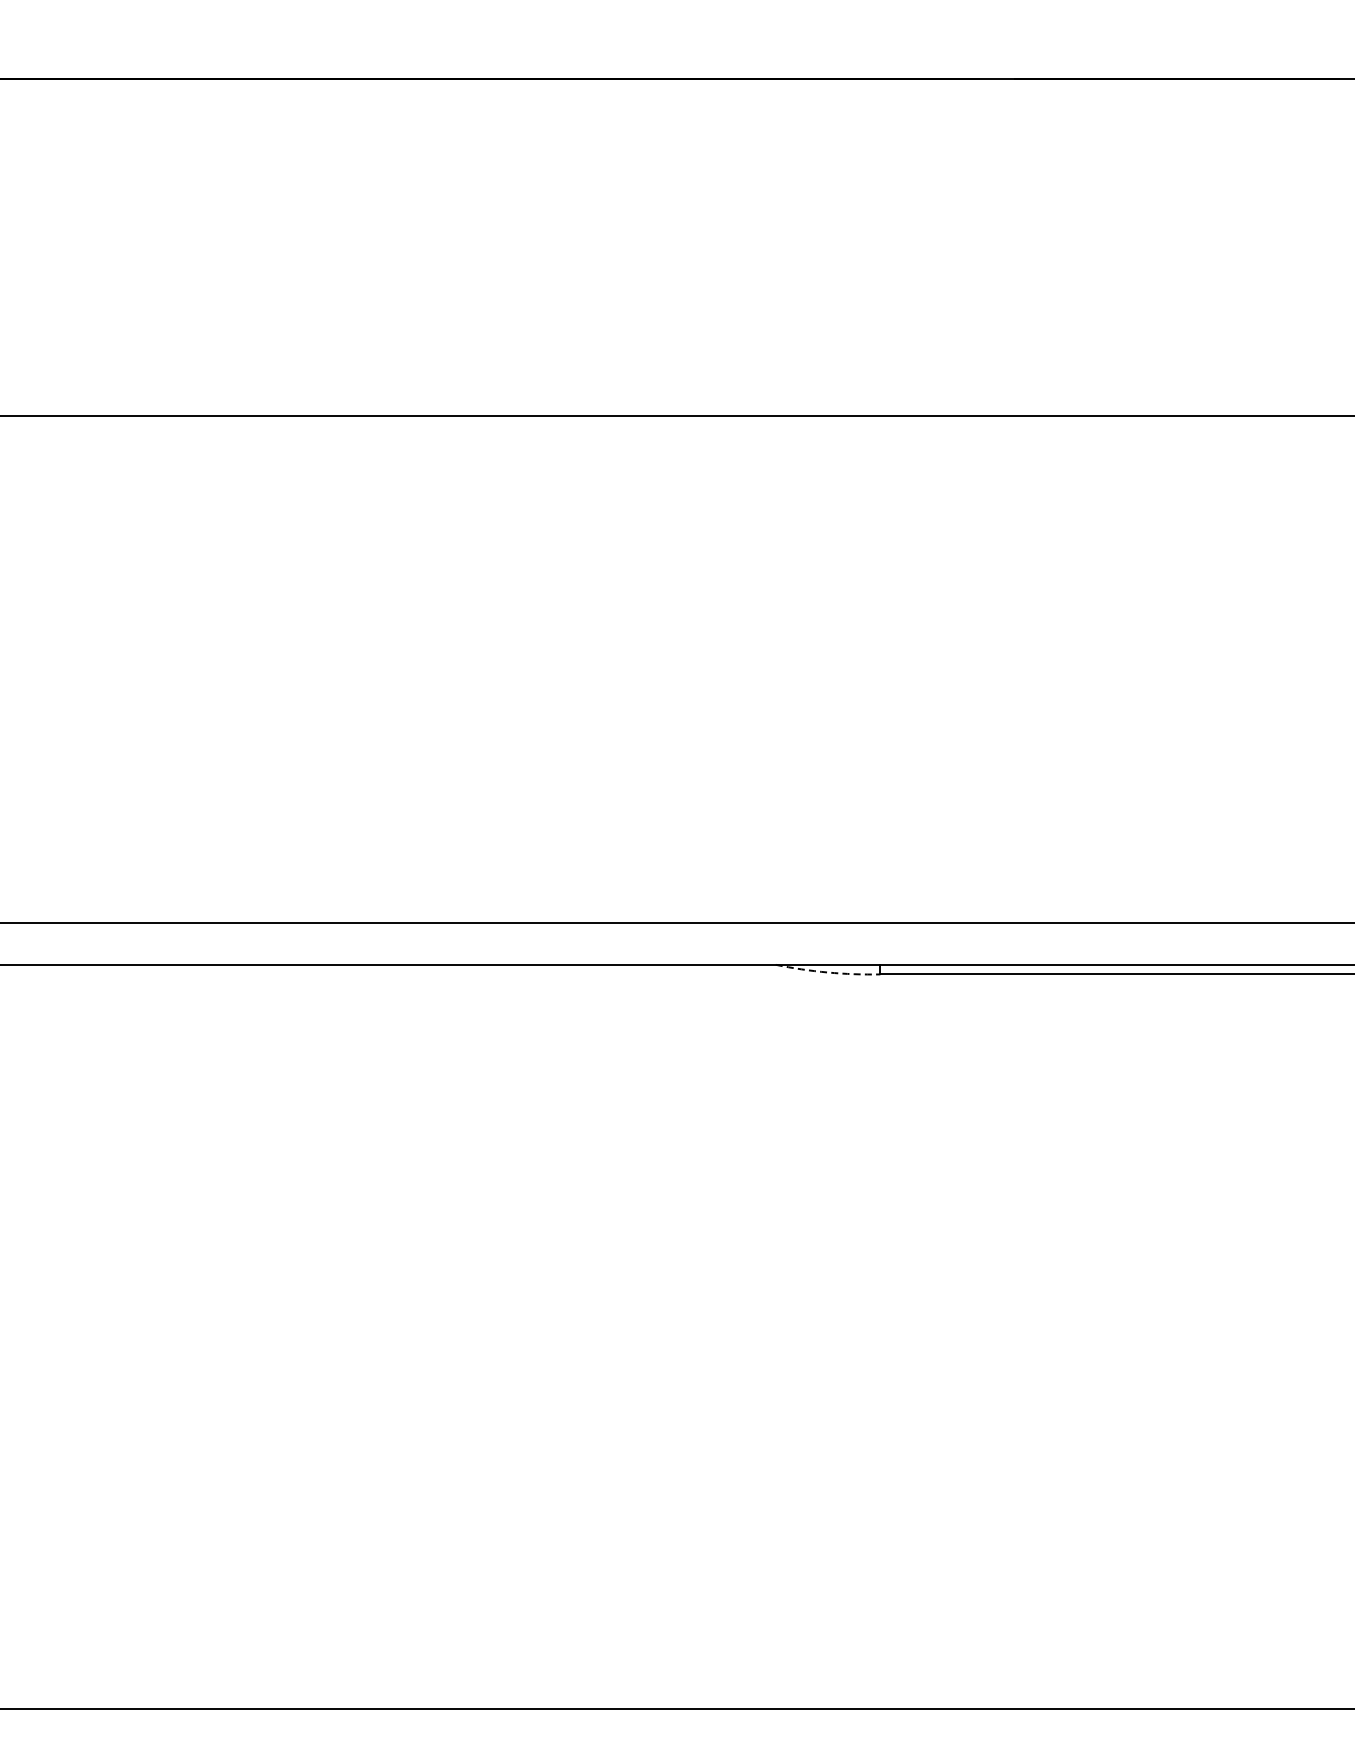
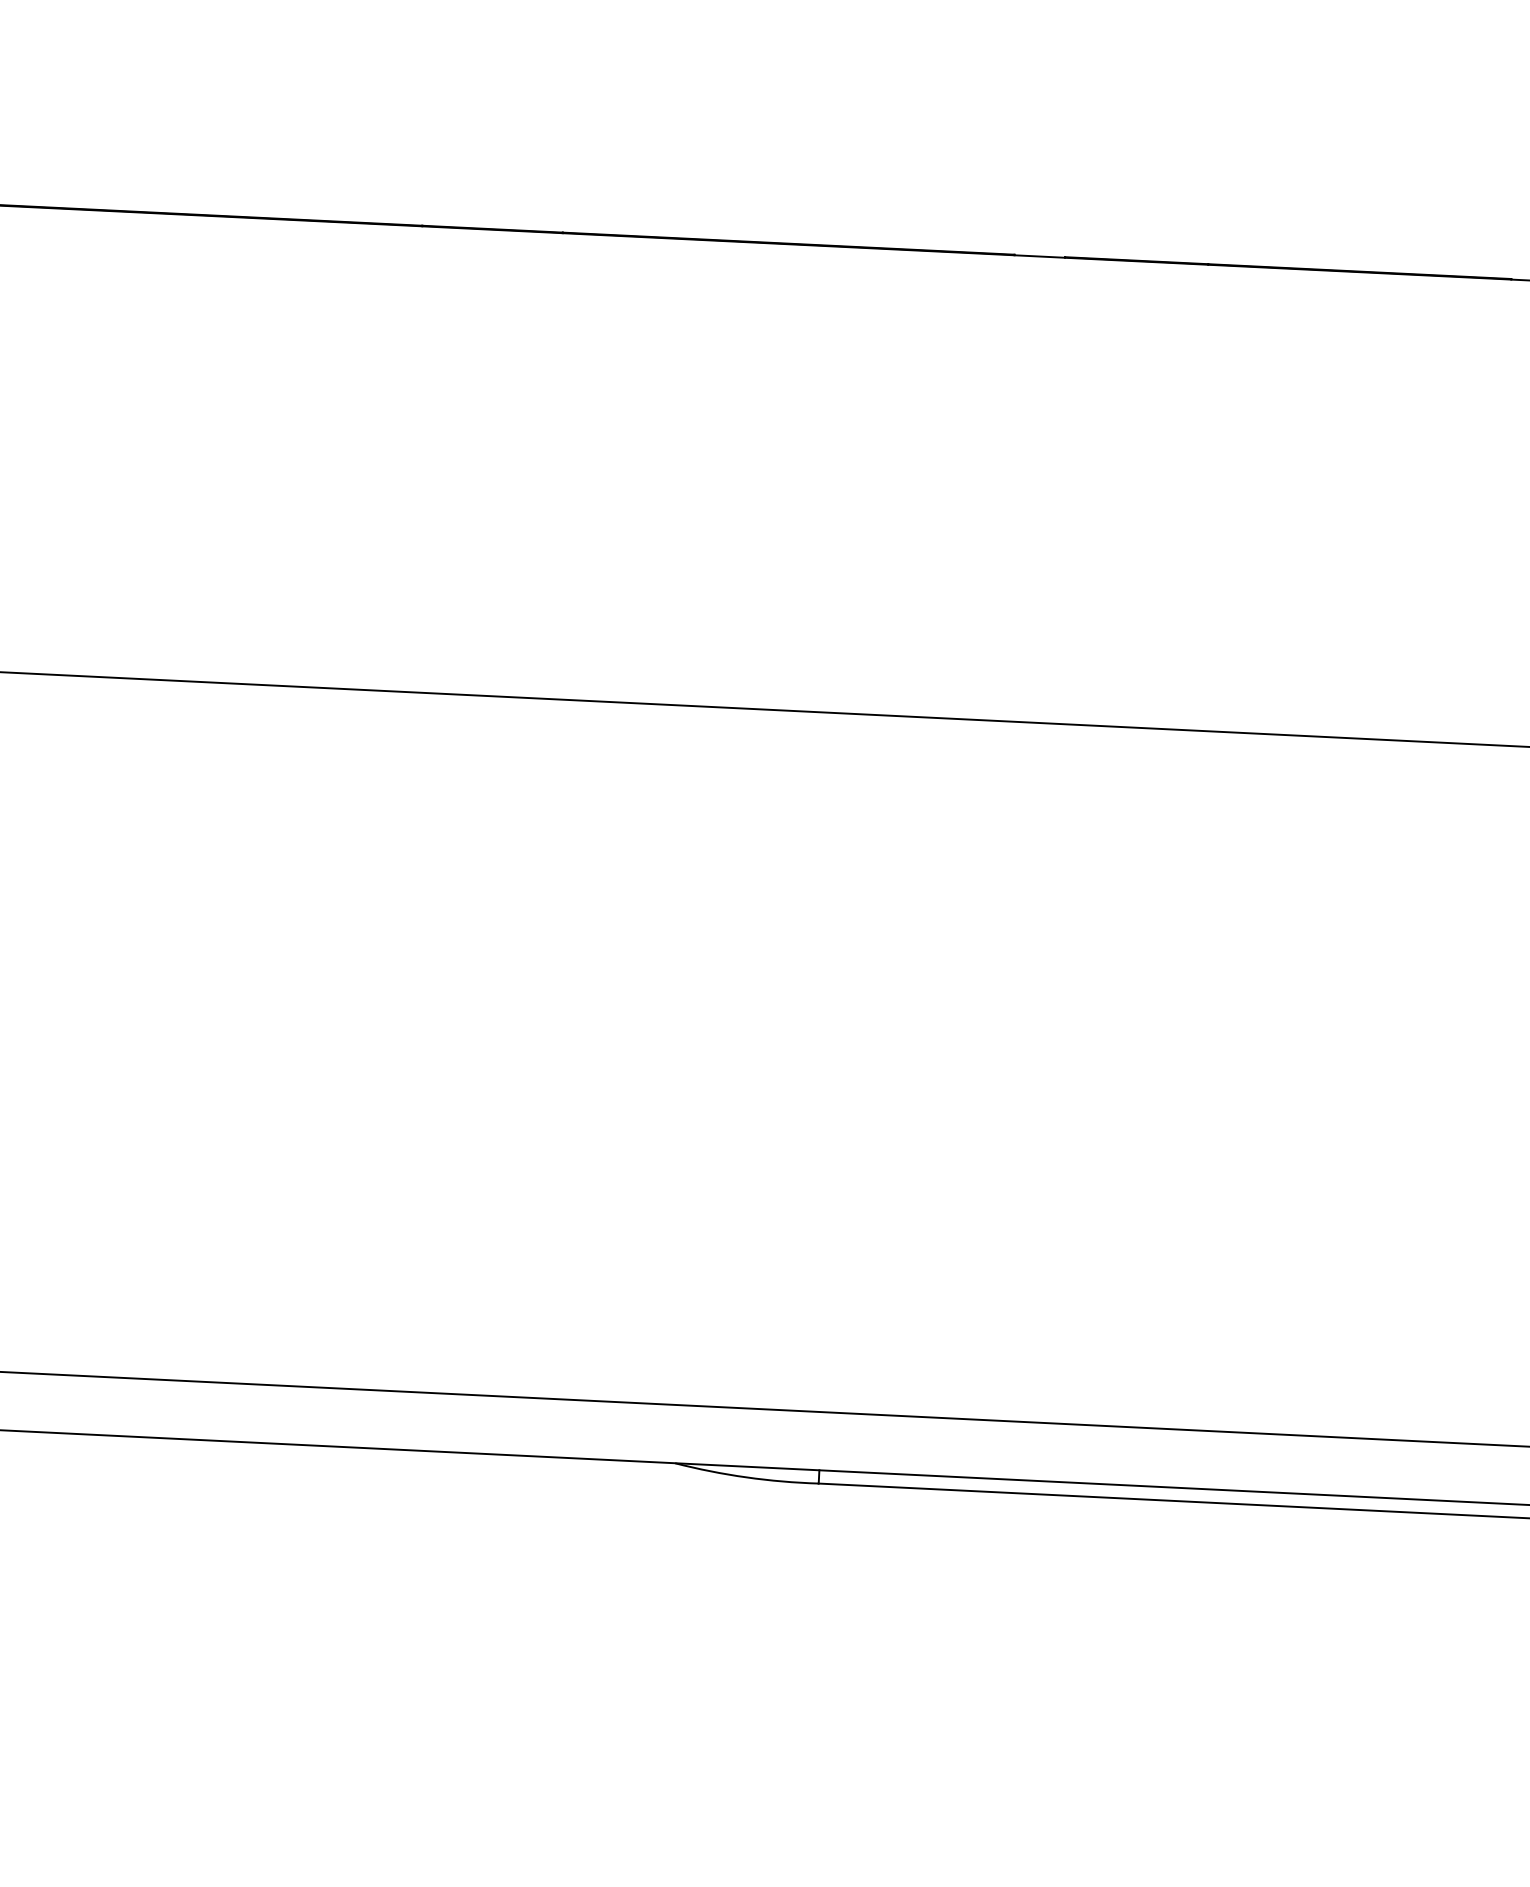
arc: (827, 972) -> (745, 1477), dashed -> solid

